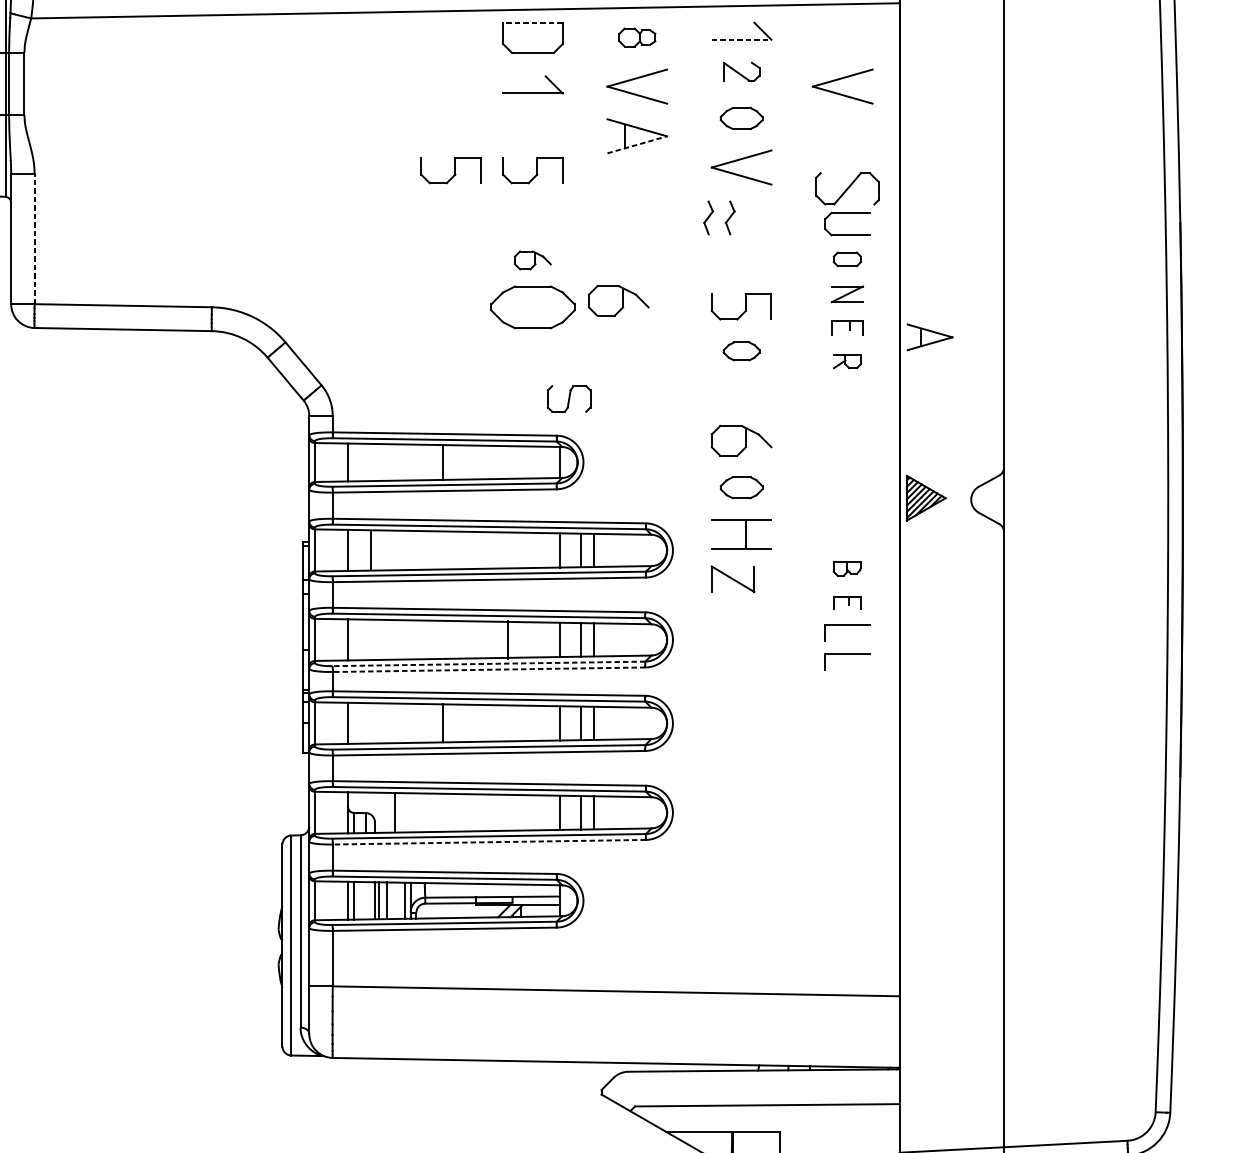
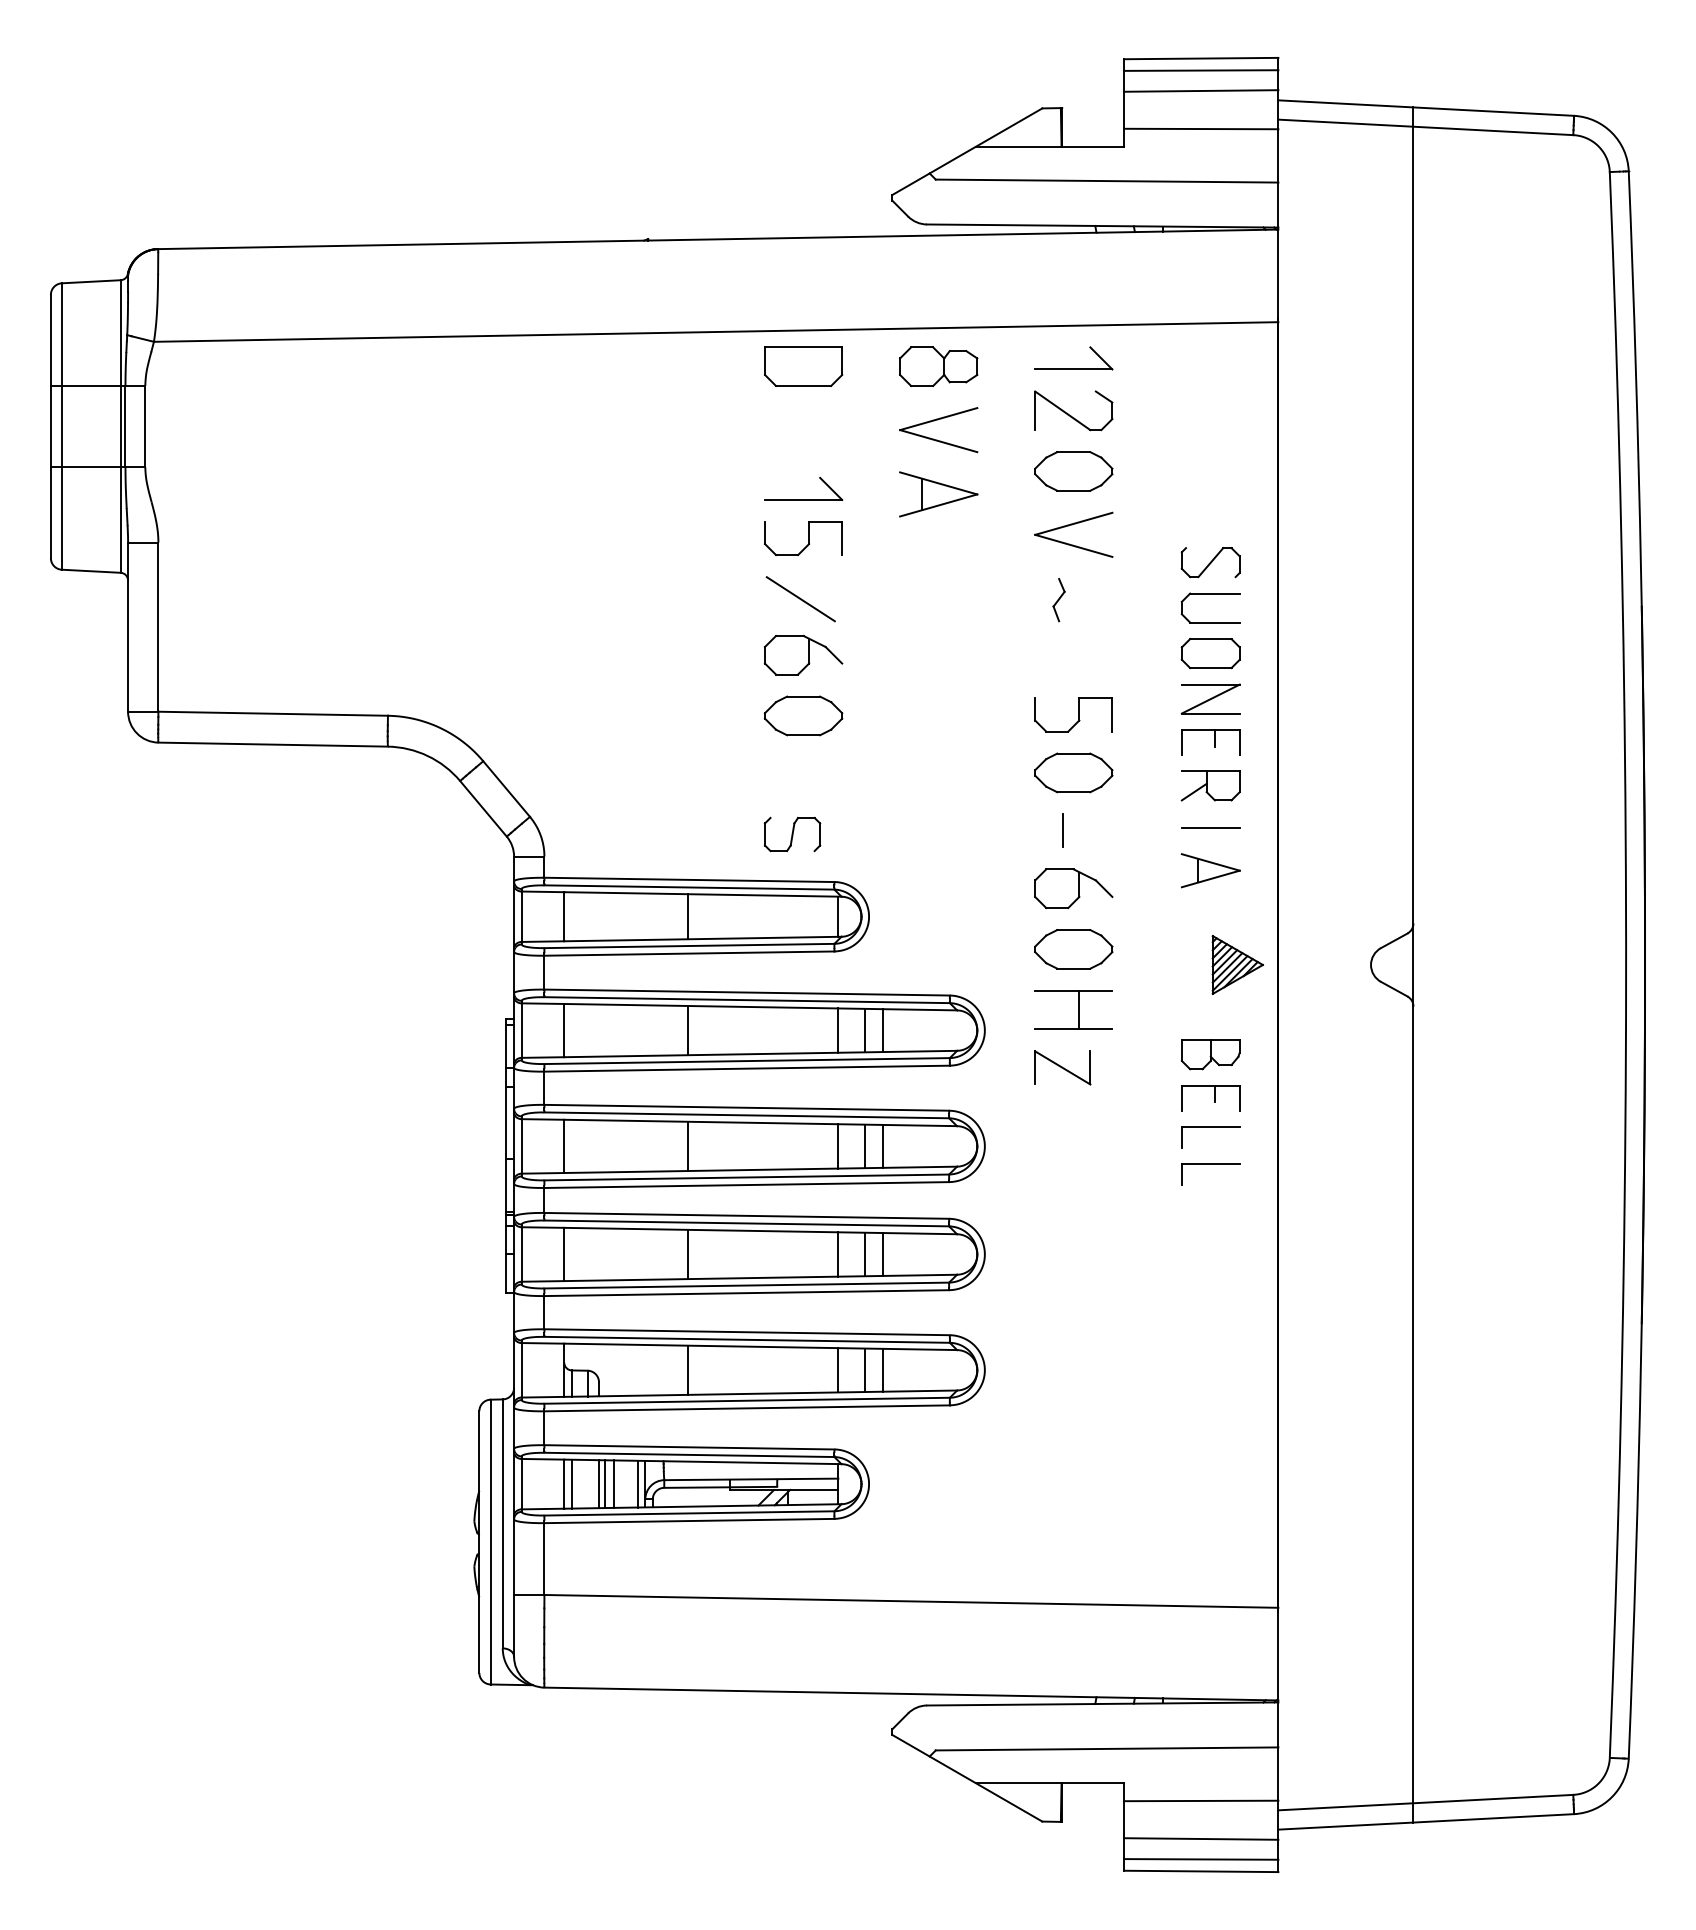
line: (532, 22) -> (803, 347), dashed -> solid
part: (637, 37) -> (938, 366), size x1.67
line: (741, 39) -> (1073, 369), dashed -> solid
part: (741, 71) -> (1073, 410), size x1.67
part: (532, 93) -> (803, 499), moved
part: (841, 93) -> (1203, 439), removed
part: (741, 118) -> (1073, 471), size x1.43
line: (637, 144) -> (939, 505), dashed -> solid
part: (450, 170) -> (697, 538), removed
part: (847, 188) -> (1210, 562), size x0.71
line: (530, 217) -> (800, 599), added
part: (708, 218) -> (1030, 600), removed
line: (34, 239) -> (158, 627), dashed -> solid
part: (532, 259) -> (803, 654), size x1.67
part: (847, 259) -> (1210, 653), size x1.67
part: (847, 293) -> (1210, 698), size x1.43
part: (618, 300) -> (914, 707), removed
part: (532, 307) -> (803, 715), size x0.71
part: (847, 327) -> (1210, 742), size x1.43
part: (929, 337) -> (1210, 870), moved
part: (741, 351) -> (1073, 772), size x1.67
part: (847, 361) -> (1210, 785), size x1.67
line: (847, 393) -> (1210, 827), added
line: (732, 395) -> (1062, 830), added
part: (569, 398) -> (792, 834), moved
part: (741, 487) -> (1073, 949), size x1.43
part: (926, 497) -> (1237, 964), moved
line: (370, 550) -> (687, 1030), moved
part: (847, 568) -> (1210, 1054), size x1.67
part: (847, 602) -> (1210, 1098), size x1.67
line: (508, 639) -> (687, 1146), moved
line: (488, 663) -> (746, 1177), dashed -> solid
line: (488, 670) -> (746, 1185), dashed -> solid
line: (394, 812) -> (687, 1369), moved
line: (489, 842) -> (747, 1408), dashed -> solid
line: (839, 1145) -> (1200, 1800), added

